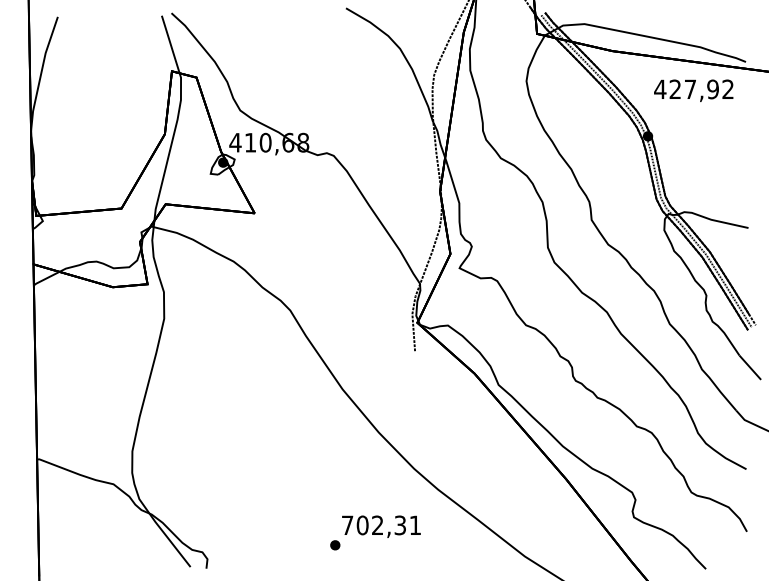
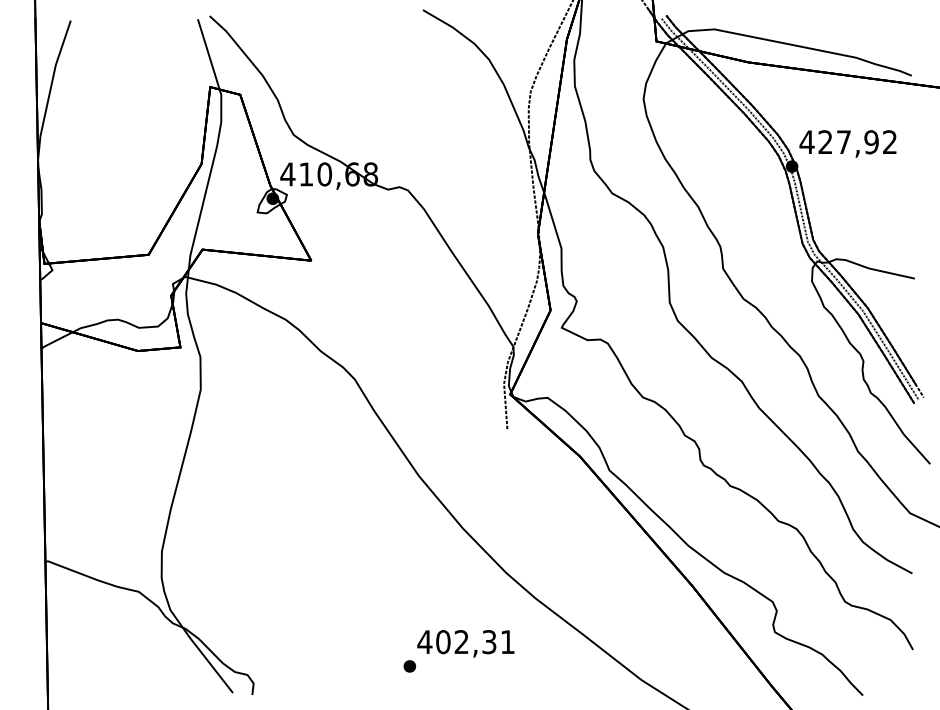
text: (693, 90) -> (847, 143), moved
text: (347, 524) -> (424, 640), 702,31 -> 402,31

